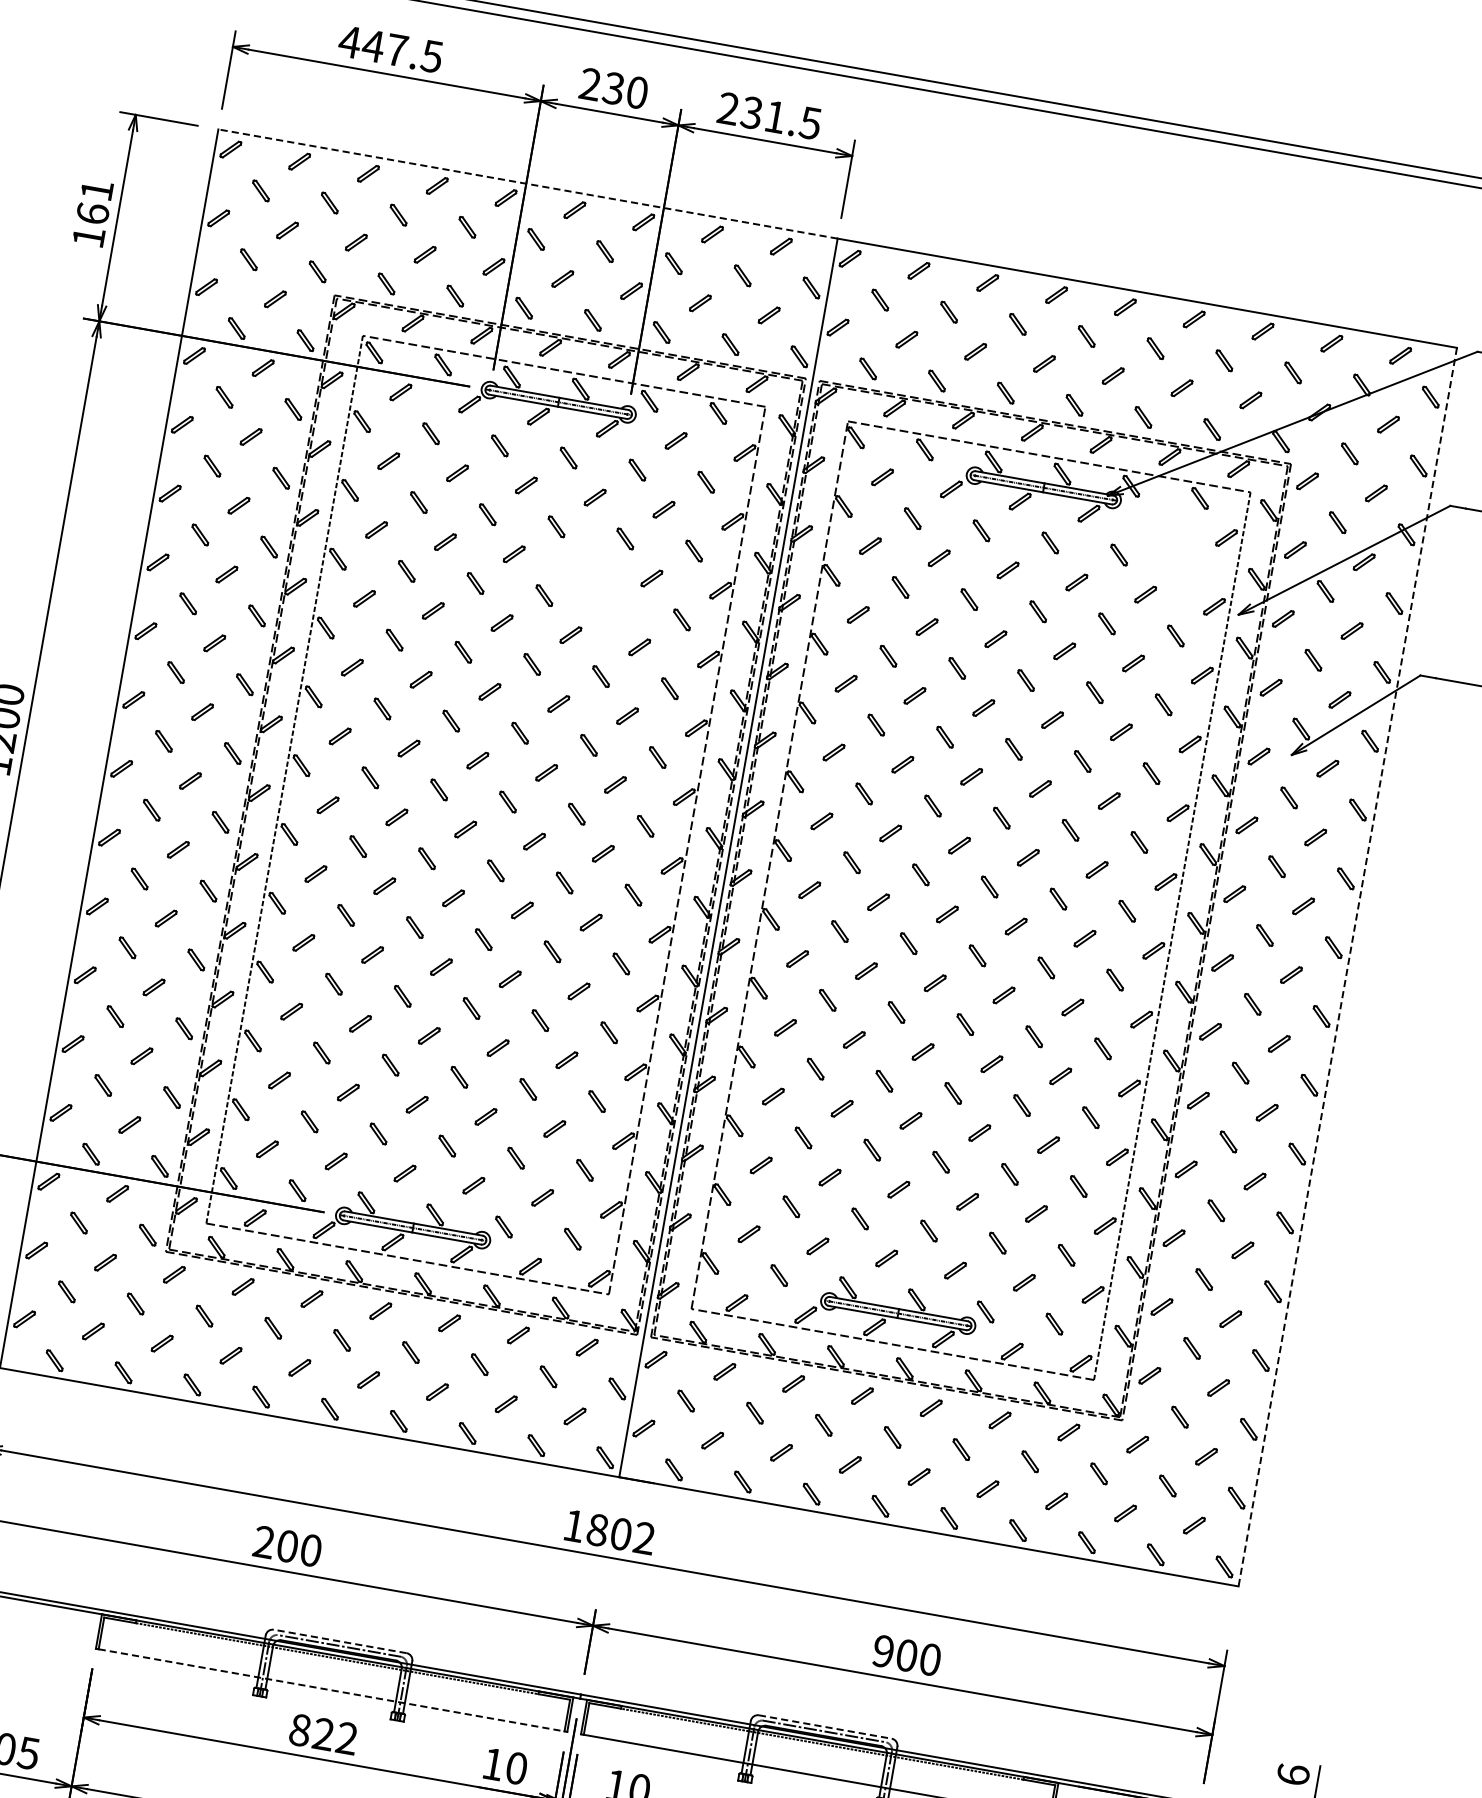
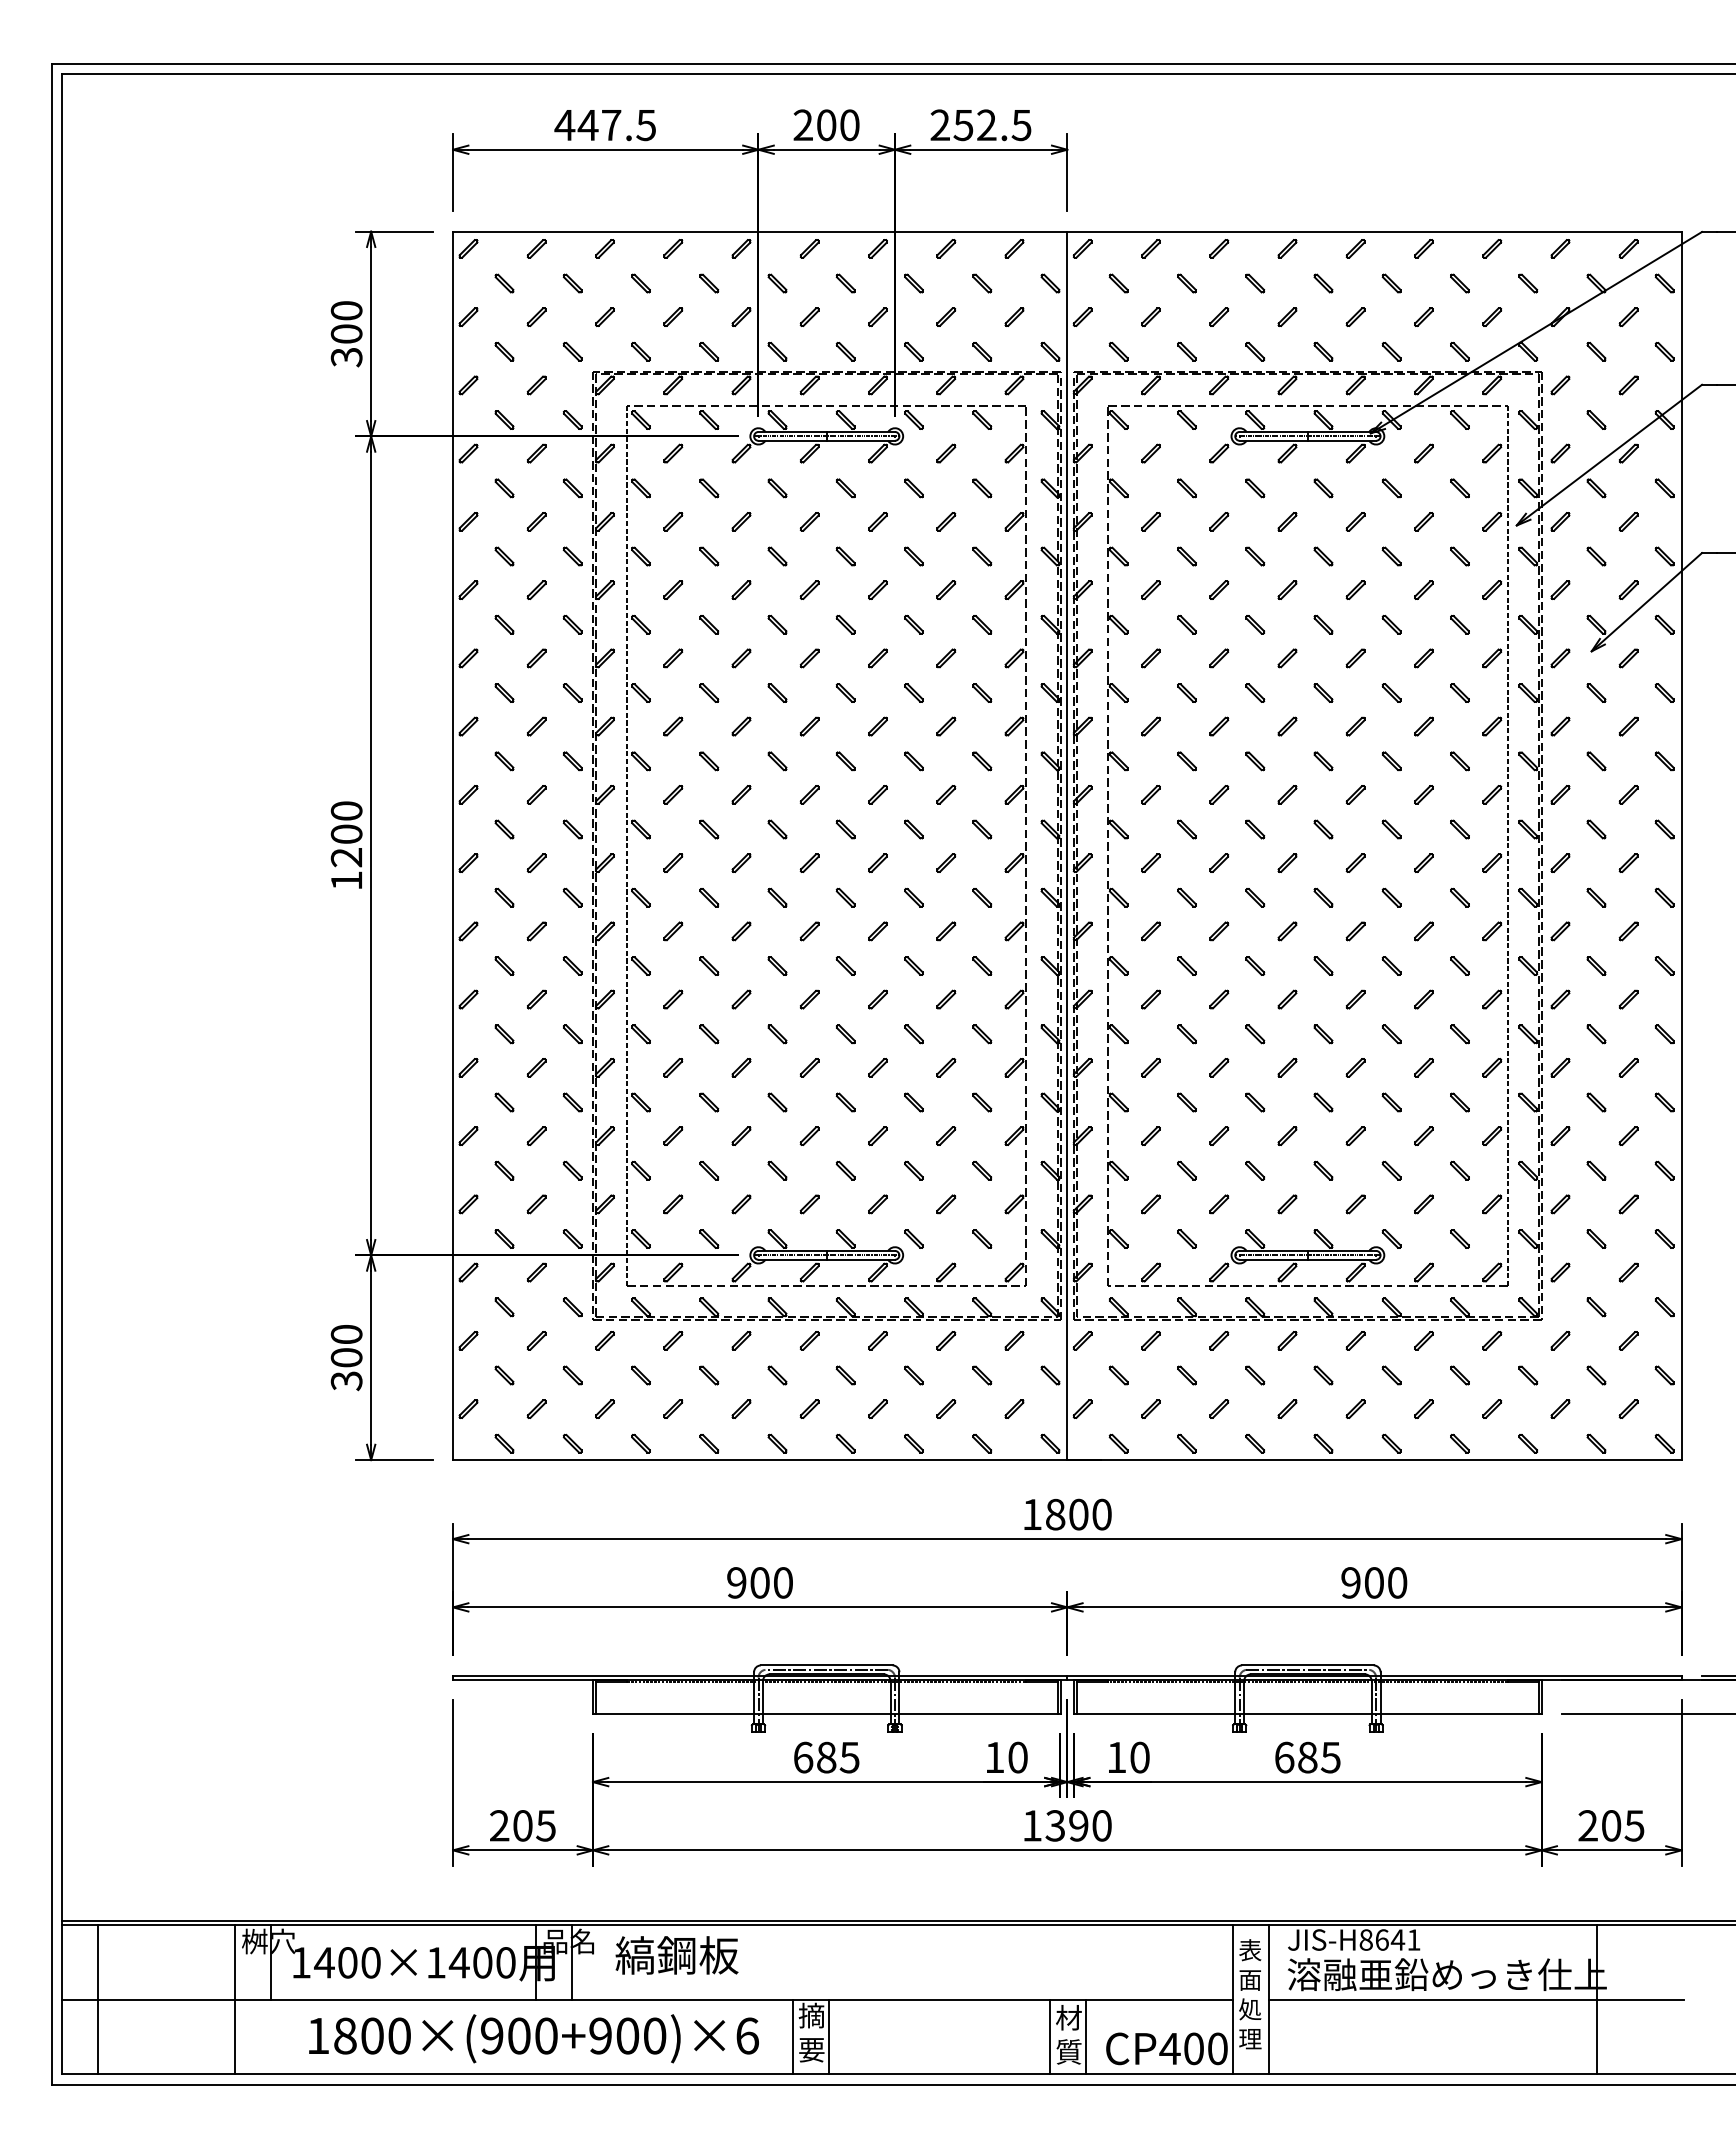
text: (613, 88) -> (826, 125), 230 -> 200
text: (763, 114) -> (974, 124), 231.5 -> 252.5
line: (527, 183) -> (759, 231), dashed -> solid
text: (92, 214) -> (346, 334), 161 -> 300
part: (1179, 556) -> (1450, 479), added
part: (605, 596) -> (904, 615), added
line: (1347, 967) -> (1681, 846), dashed -> solid
text: (644, 1538) -> (1101, 1514), 1802 -> 1800
text: (263, 1541) -> (736, 1582), 200 -> 900
line: (339, 1641) -> (826, 1665), dashed -> solid
line: (332, 1690) -> (827, 1713), dashed -> solid
line: (824, 1727) -> (1307, 1665), dashed -> solid
text: (323, 1734) -> (826, 1757), 822 -> 685

